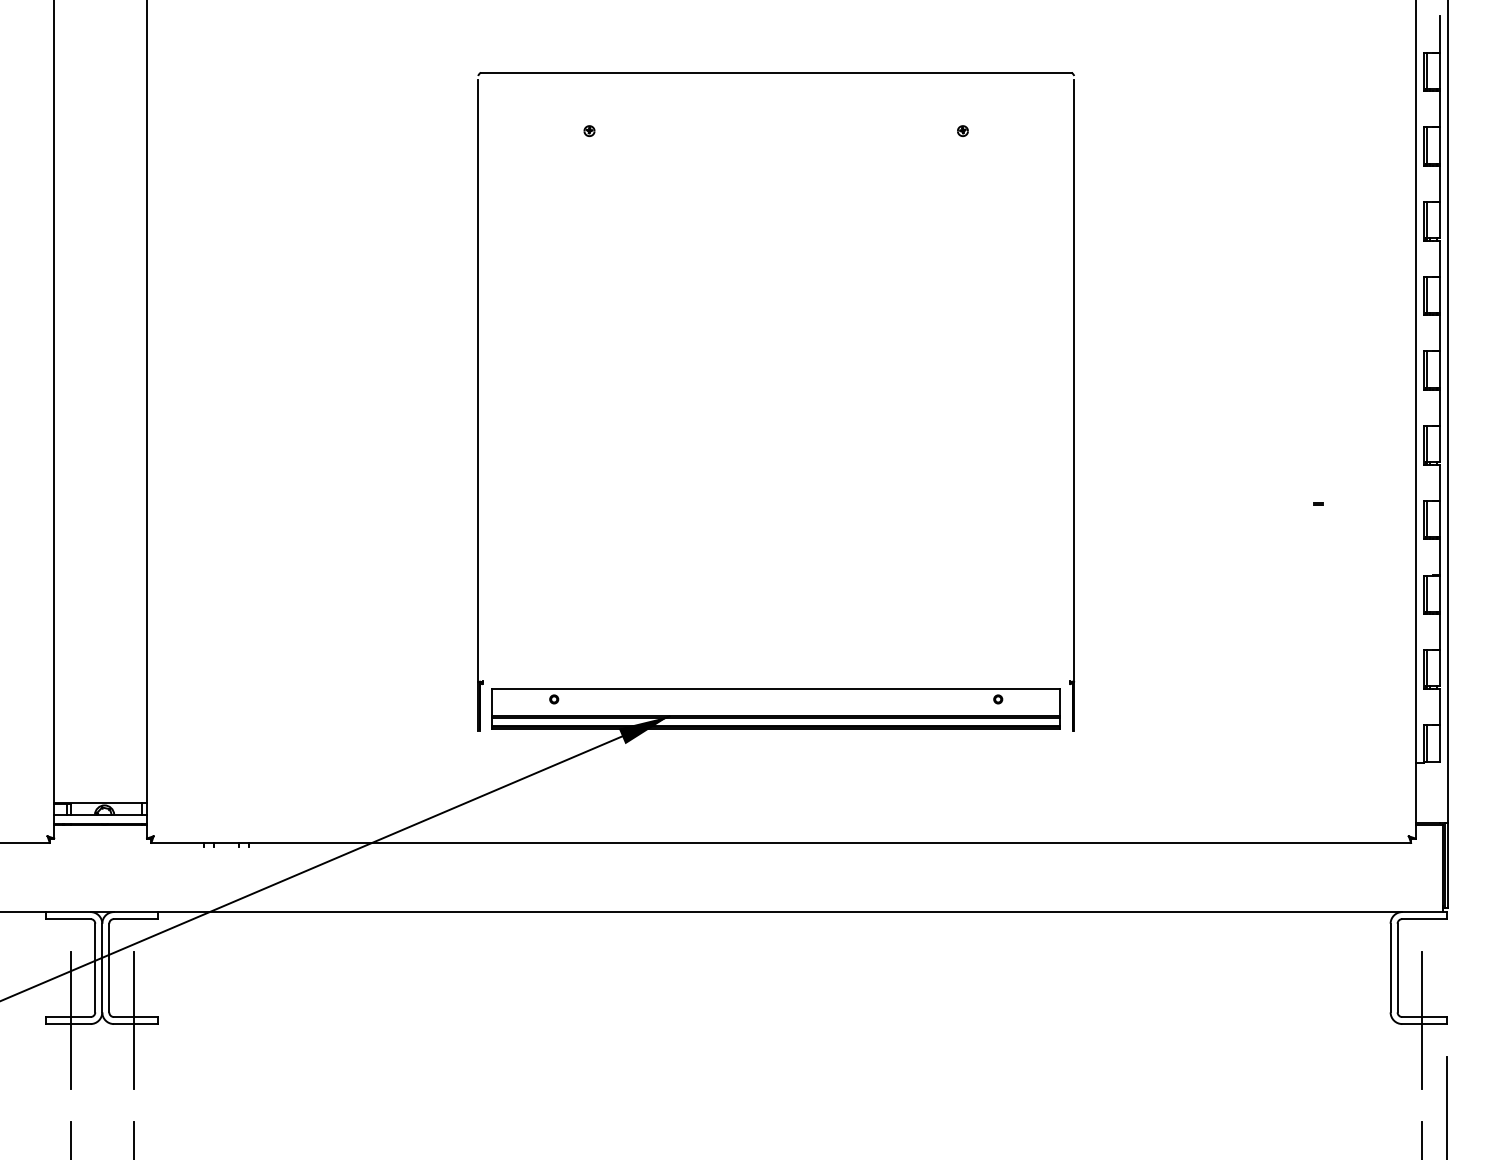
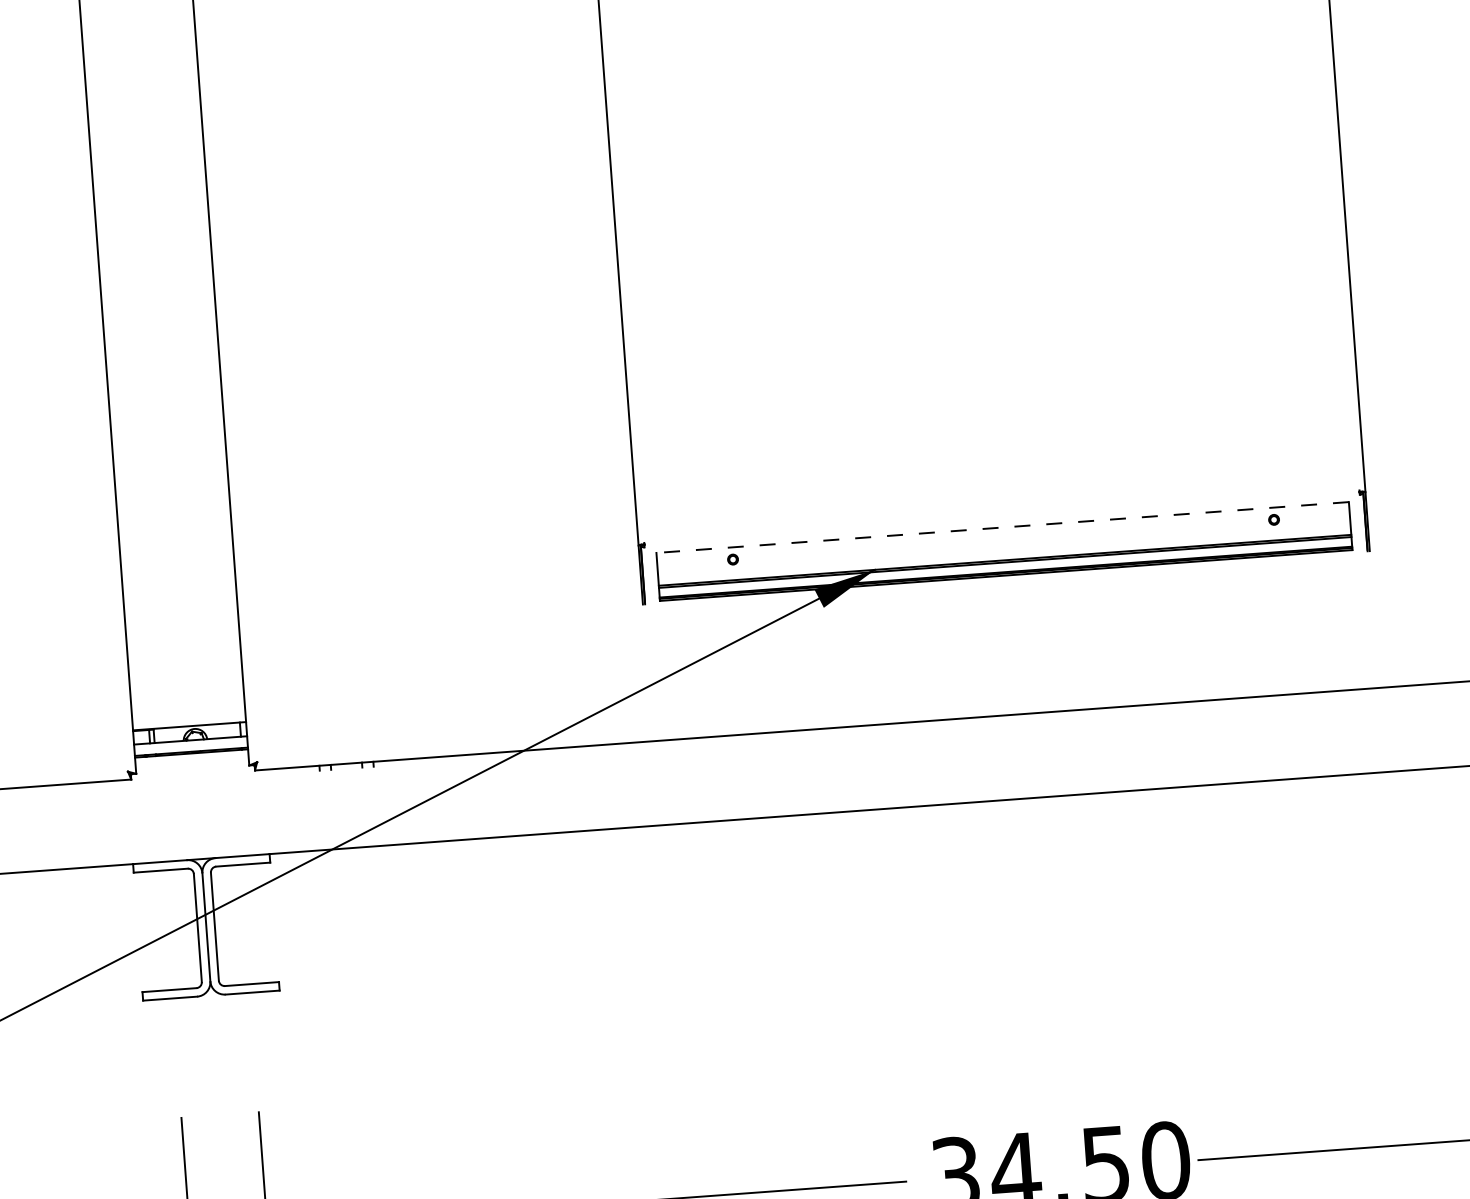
line: (775, 689) -> (1001, 527), solid -> dashed
line: (70, 1020) -> (172, 994), removed
line: (134, 1020) -> (250, 988), removed

